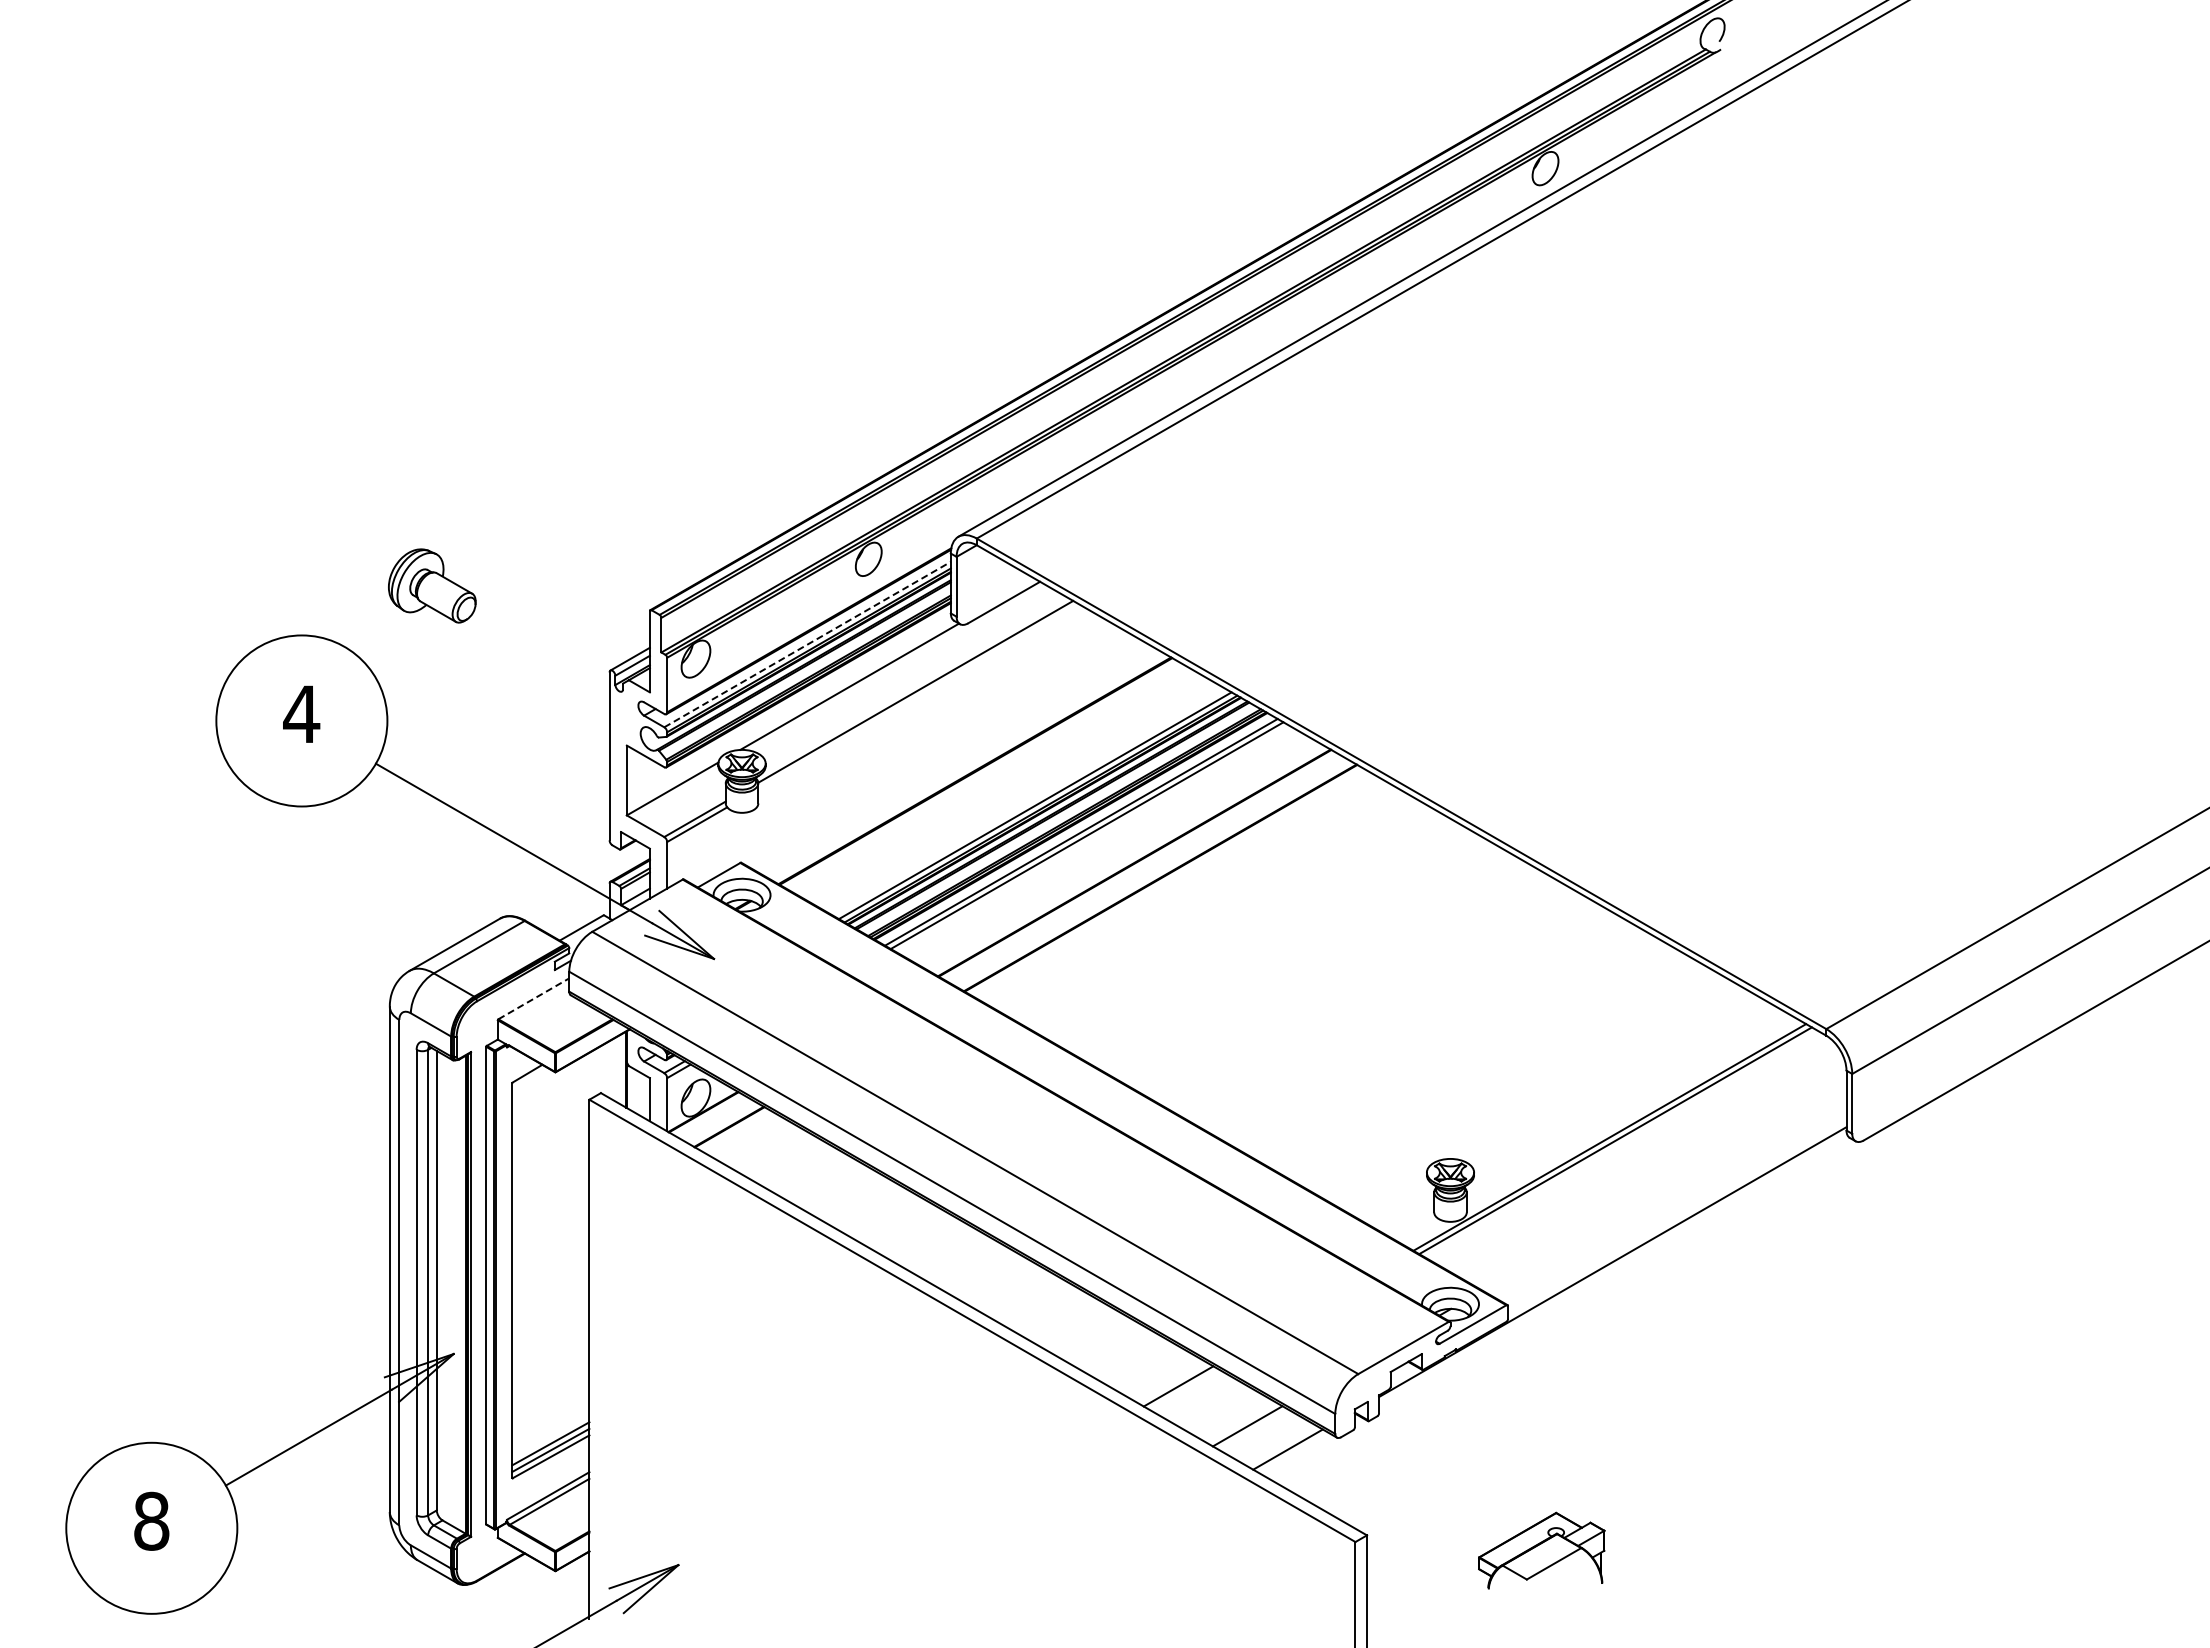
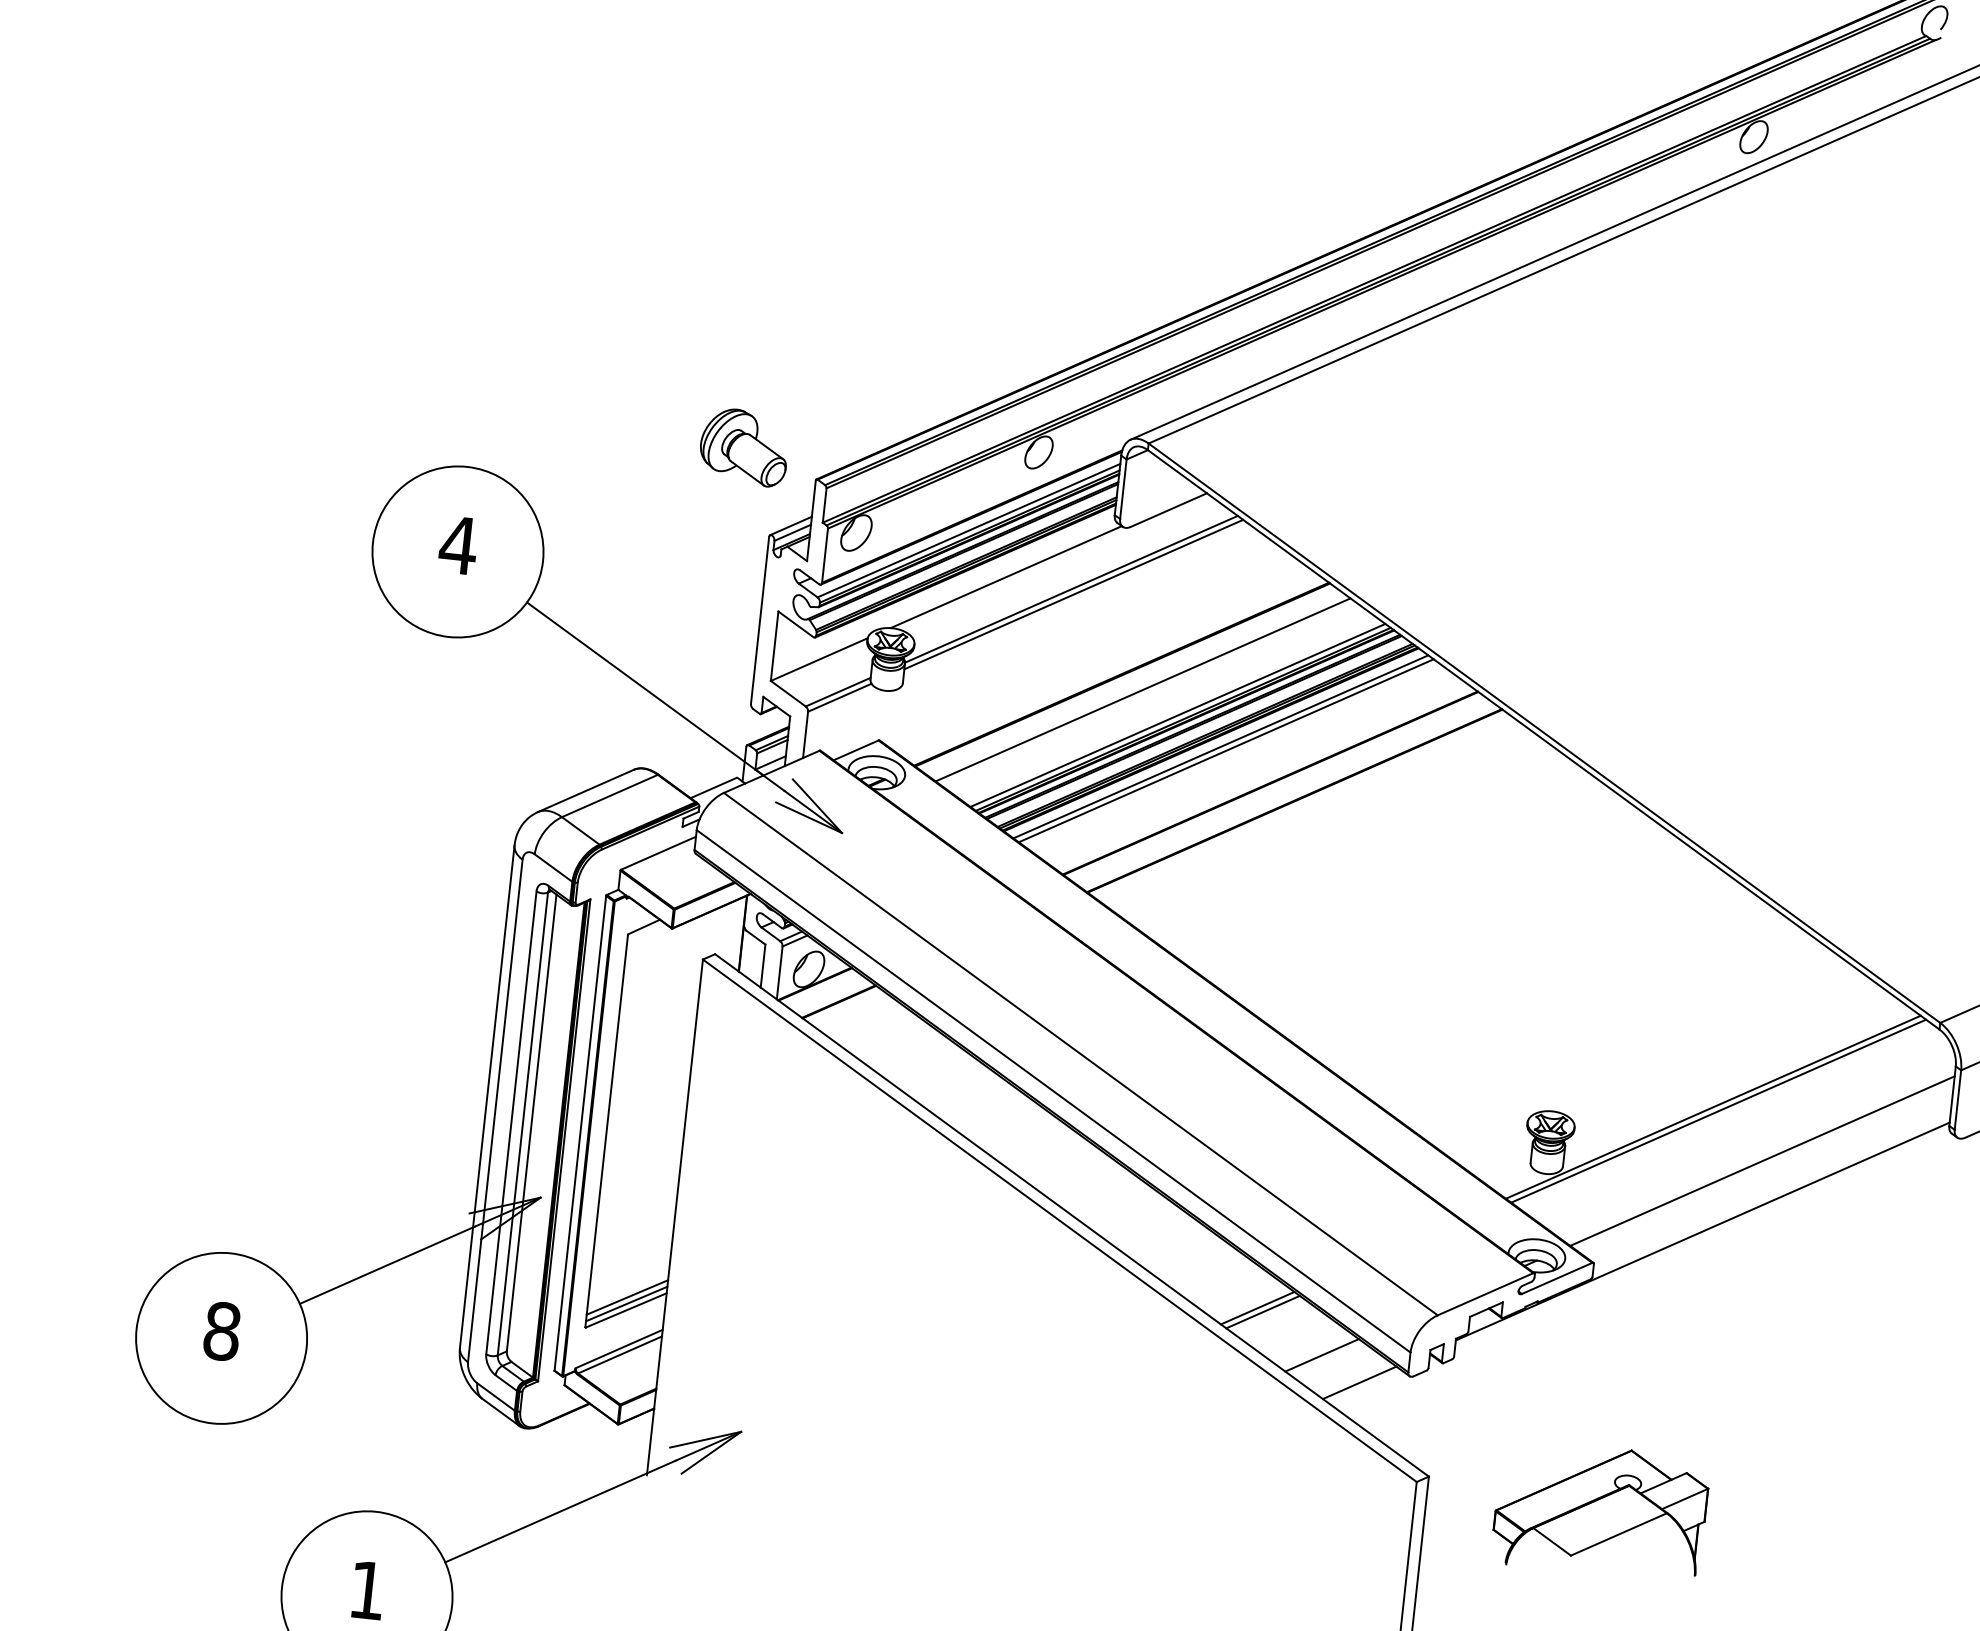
part: (432, 585) -> (744, 446), moved
line: (808, 644) -> (969, 530), dashed -> solid
line: (918, 696) -> (1073, 594), added
line: (997, 783) -> (1142, 689), added
line: (533, 998) -> (658, 852), dashed -> solid
line: (1664, 1185) -> (1762, 1160), added
line: (1184, 1389) -> (1263, 1311), added
part: (1541, 1550) -> (1600, 1510), size x1.67

